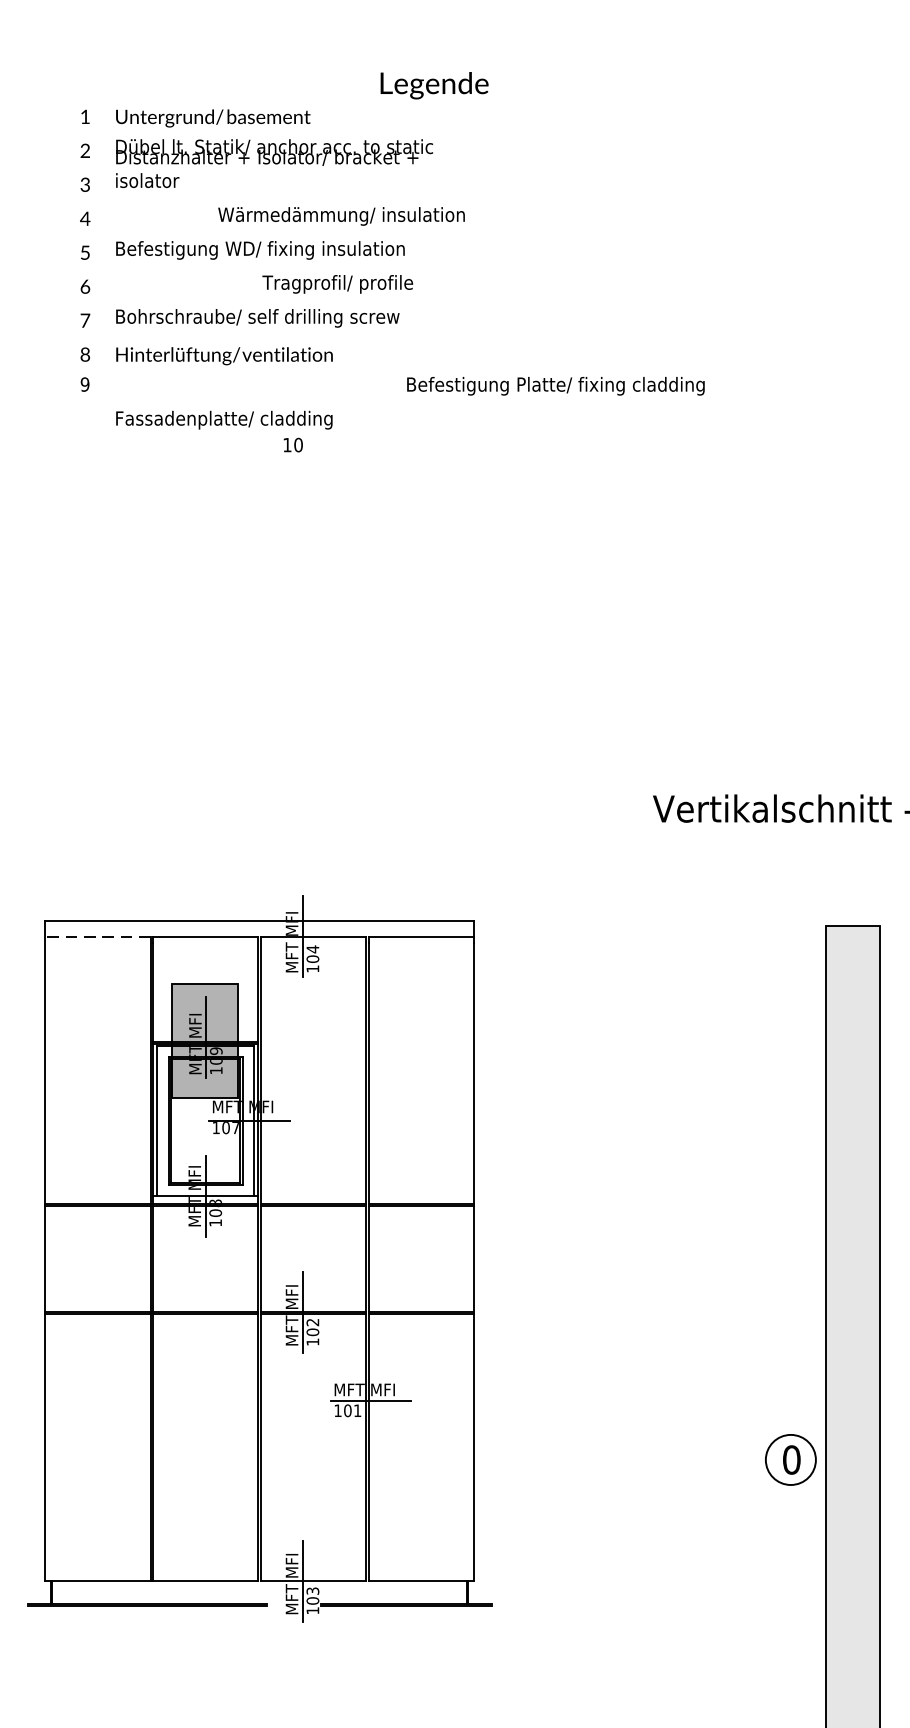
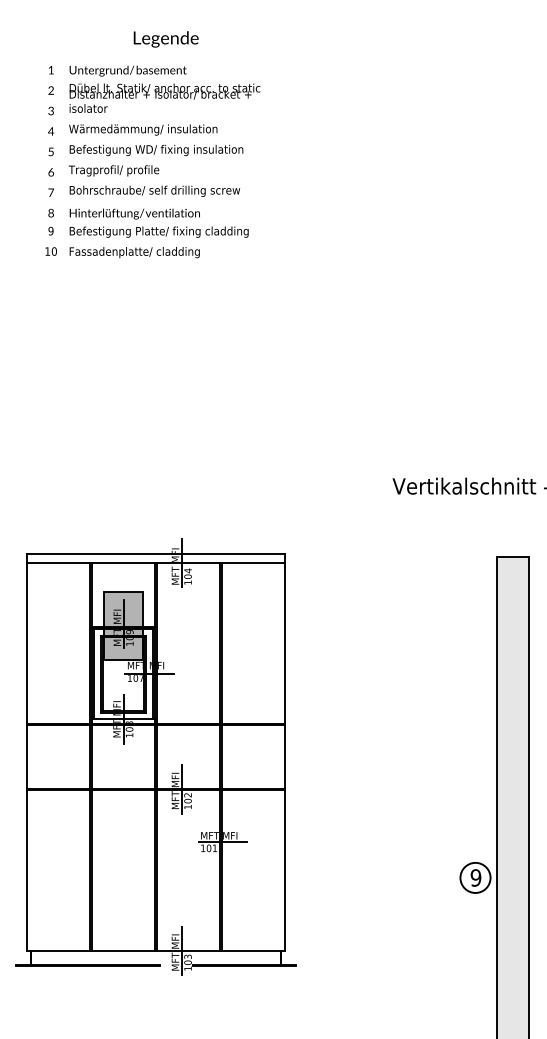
text: (433, 85) -> (165, 39), moved
text: (341, 215) -> (143, 129), moved
text: (336, 283) -> (113, 170), moved
text: (554, 385) -> (158, 231), moved
text: (292, 444) -> (50, 251), moved
line: (97, 937) -> (58, 563), dashed -> solid
text: (790, 1459) -> (475, 877), 0 -> 9

